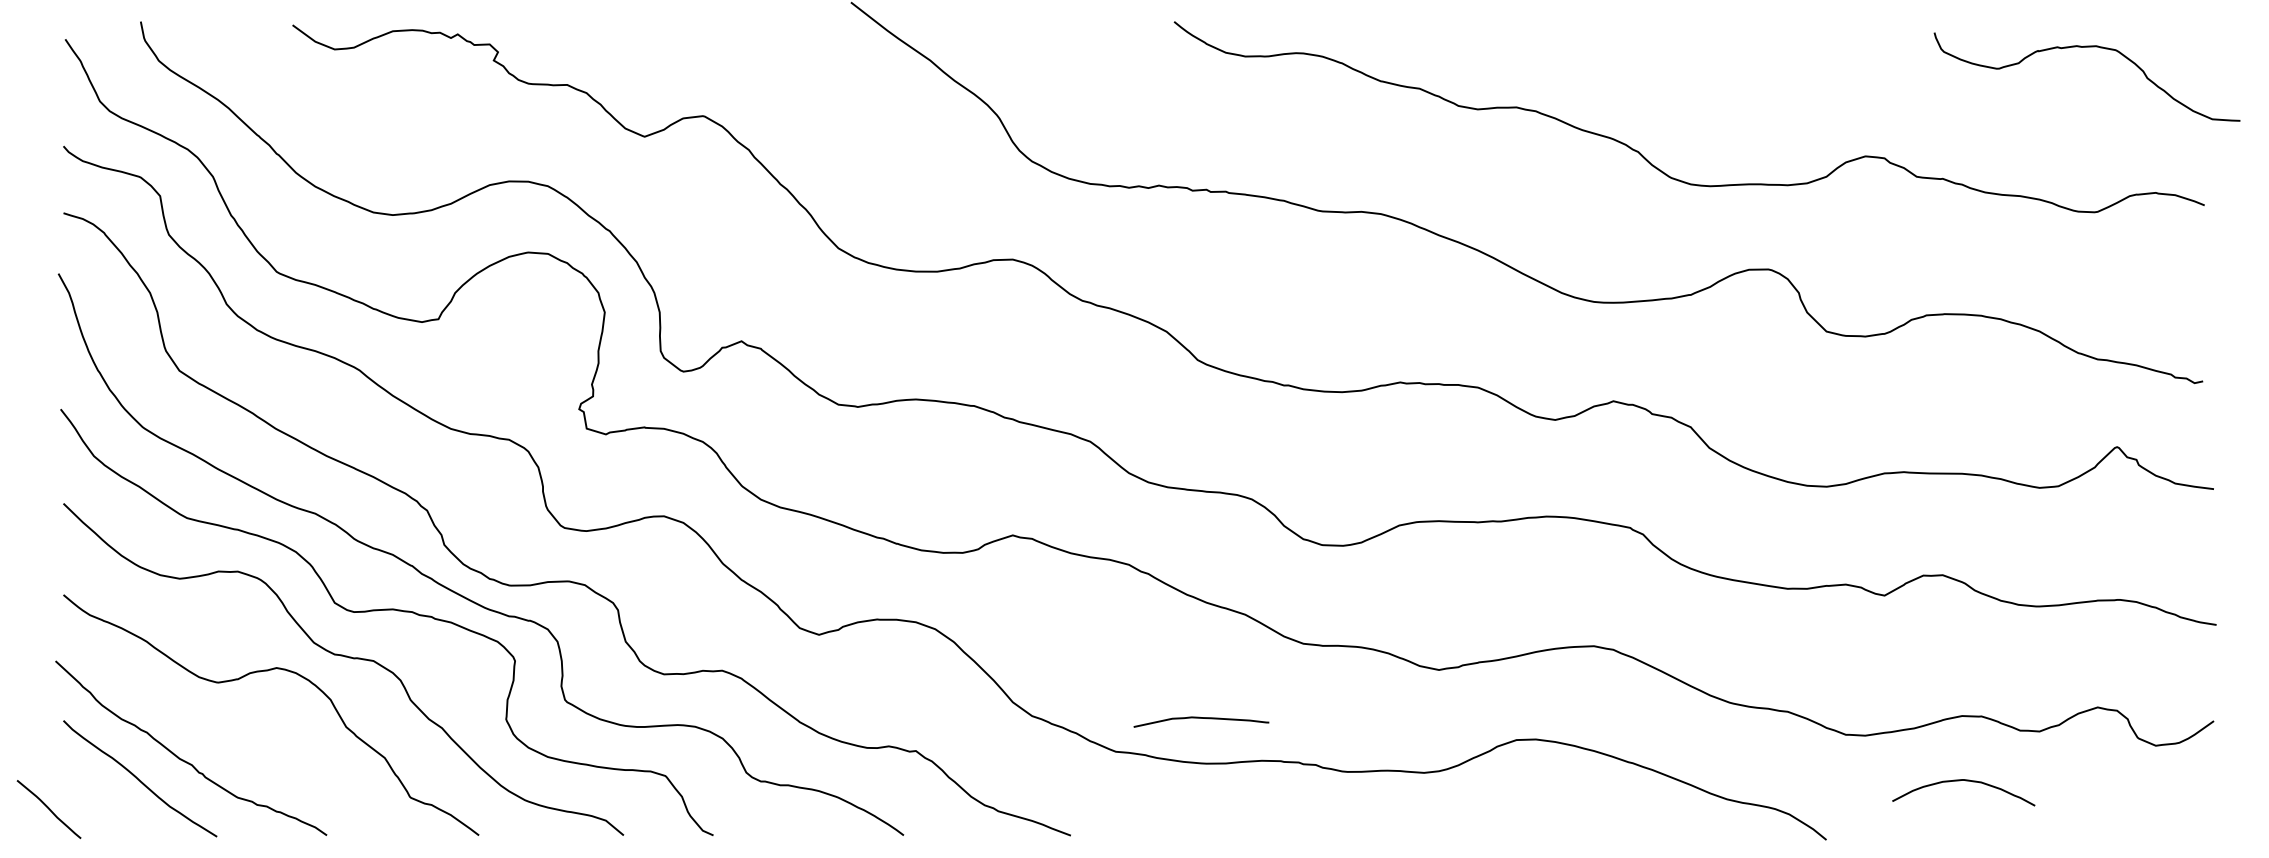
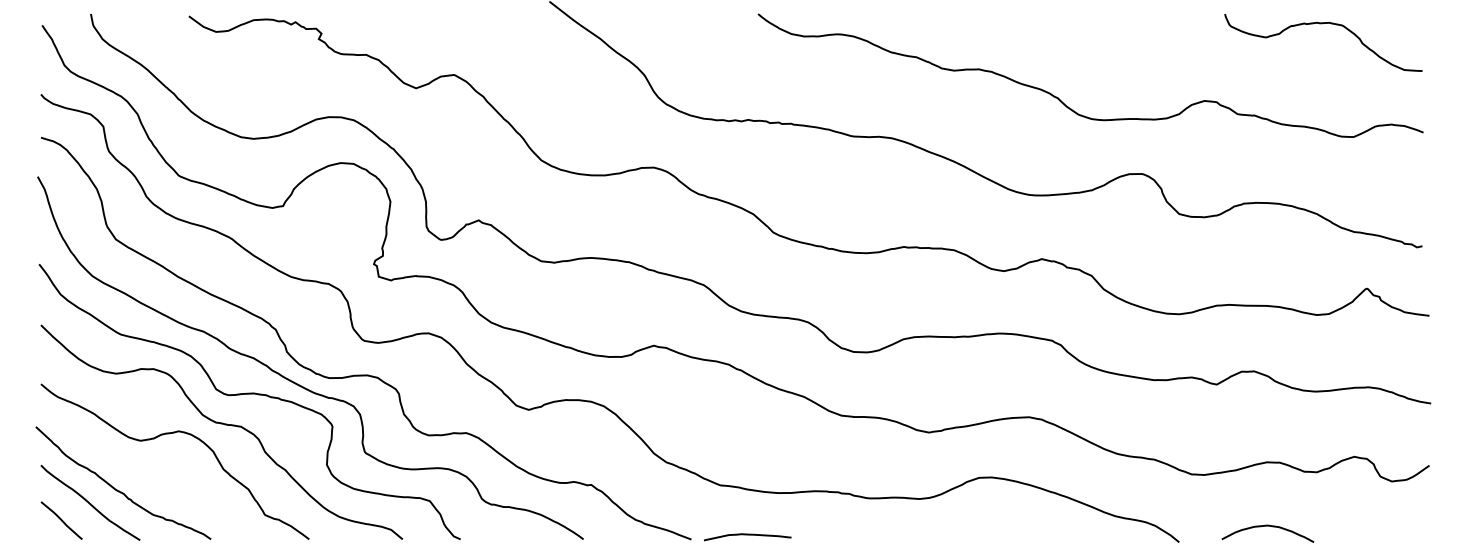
curve: (2085, 48) -> (1322, 24), moved
curve: (1201, 719) -> (747, 535), moved
curve: (1963, 781) -> (1267, 526), moved
line: (48, 809) -> (61, 520), moved

